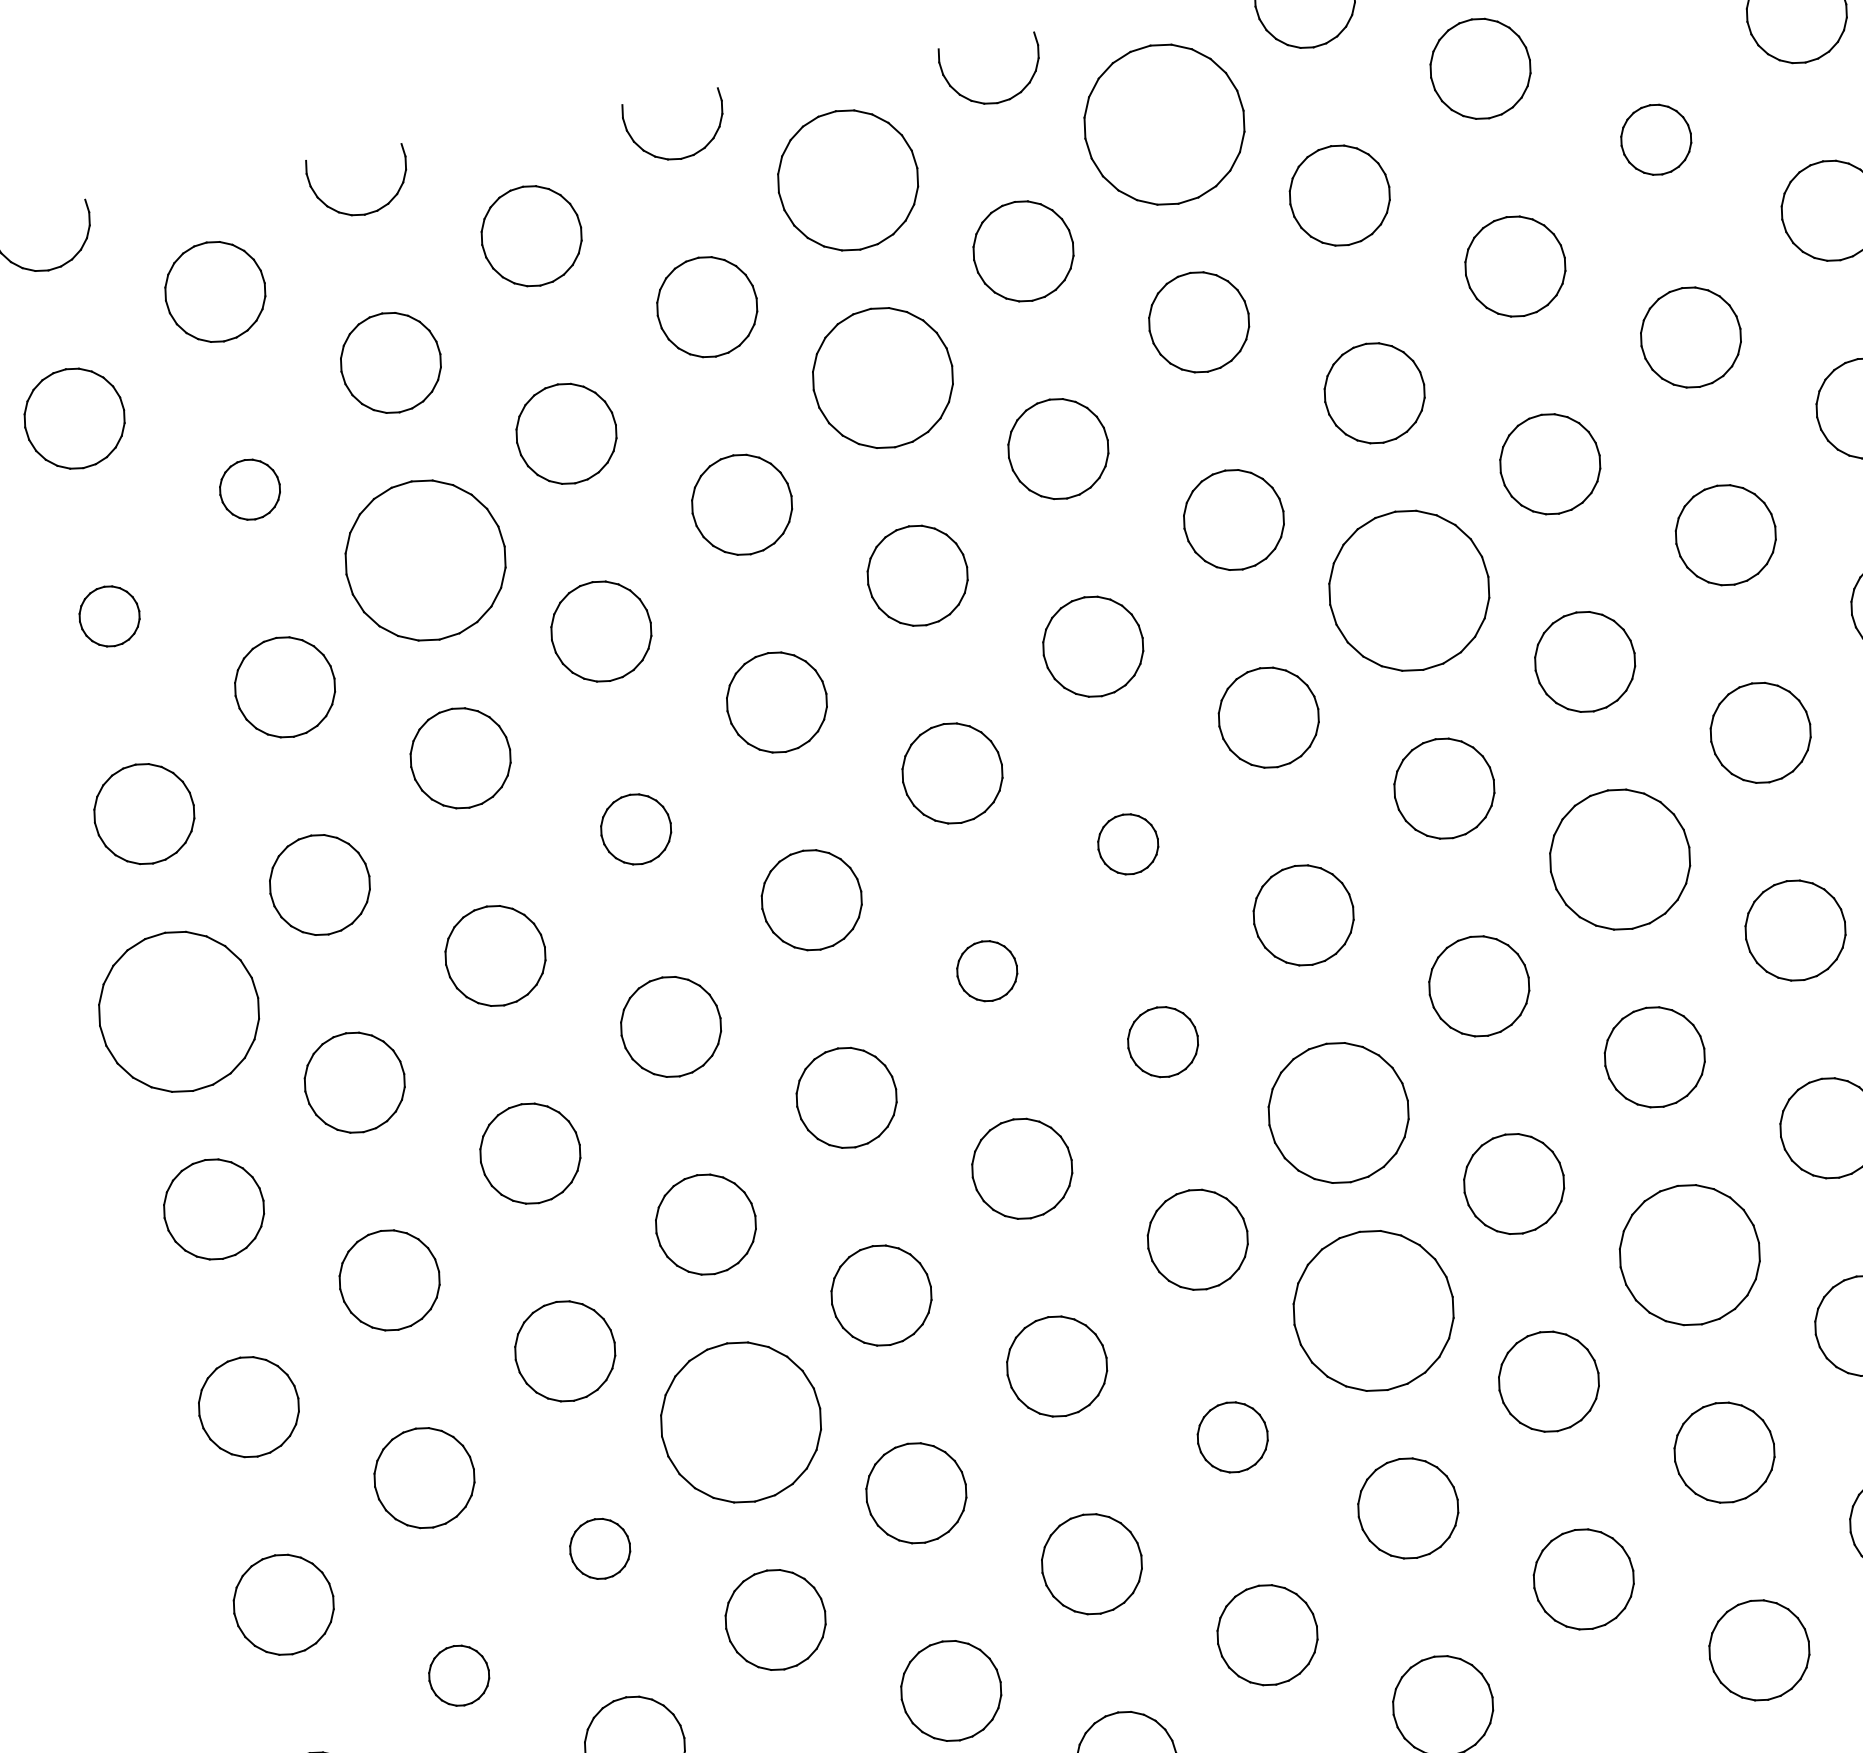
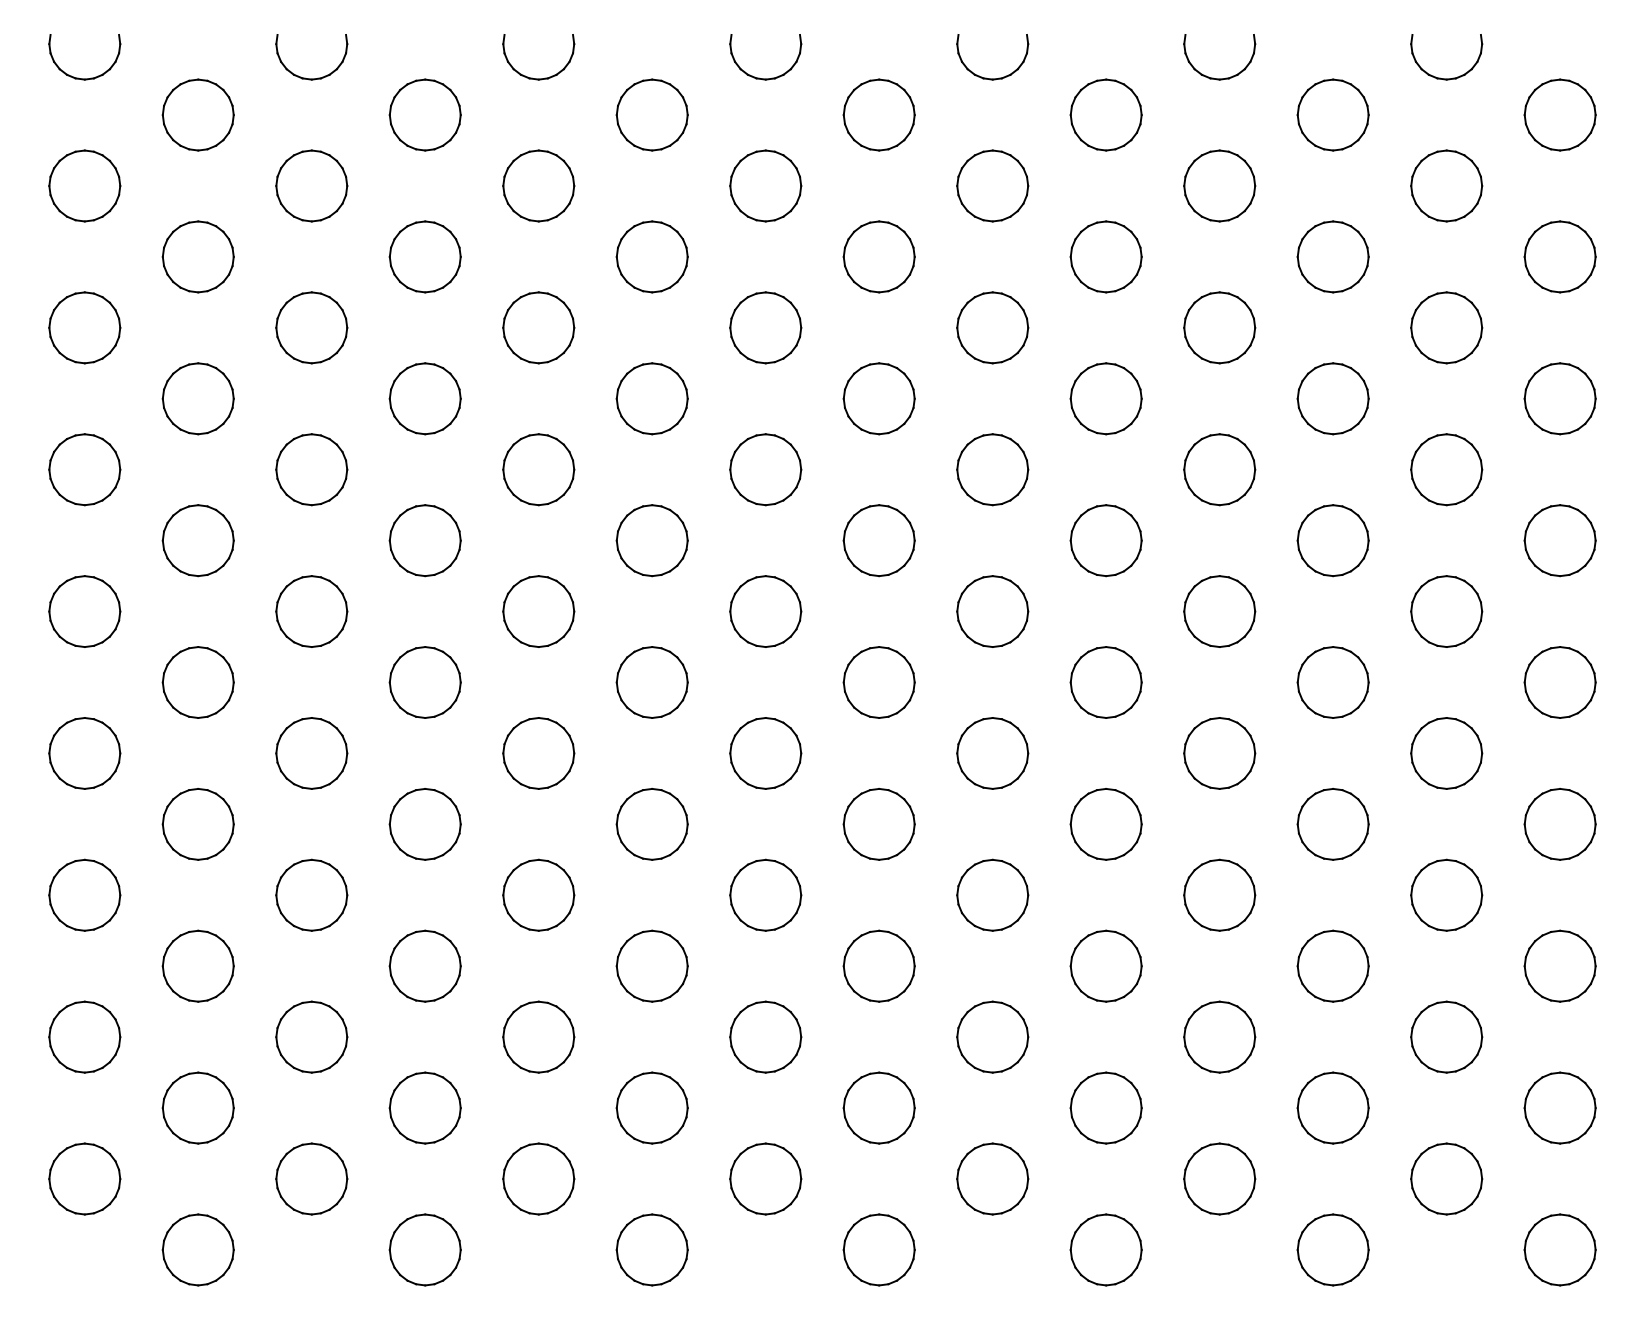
part: (1163, 124) -> (878, 114), size x0.62
part: (1655, 139) -> (1219, 185), size x1.43
part: (846, 179) -> (651, 114), size x0.71
part: (881, 377) -> (651, 256), size x0.71
part: (249, 489) -> (197, 256), size x1.67
part: (425, 560) -> (311, 327), size x0.62
part: (1409, 590) -> (992, 469), size x0.62
part: (108, 615) -> (84, 327), size x1.67
part: (635, 829) -> (424, 540), size x1.43
part: (1127, 844) -> (765, 611), size x1.67
part: (1618, 859) -> (1105, 682), size x0.71
part: (986, 971) -> (651, 682), size x1.67
part: (178, 1011) -> (84, 611), size x0.62
part: (1162, 1042) -> (765, 753), size x1.43
part: (1337, 1113) -> (878, 824), size x0.71
part: (1688, 1254) -> (1105, 965), size x0.71
part: (1372, 1309) -> (878, 965), size x0.62
part: (739, 1421) -> (424, 965), size x0.62
part: (1232, 1436) -> (765, 1036), size x1.43
part: (599, 1548) -> (311, 1036), size x1.67
part: (458, 1675) -> (197, 1107), size x1.67

